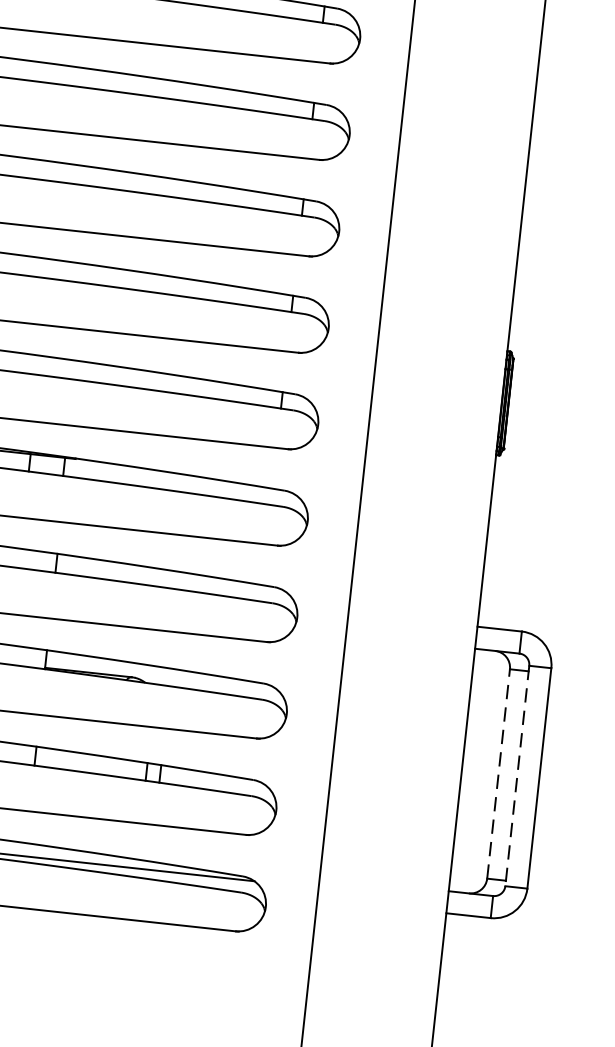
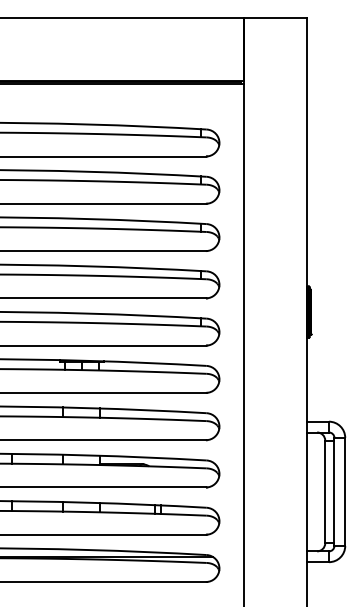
line: (499, 773) -> (325, 491), dashed -> solid
line: (517, 777) -> (334, 492), dashed -> solid

